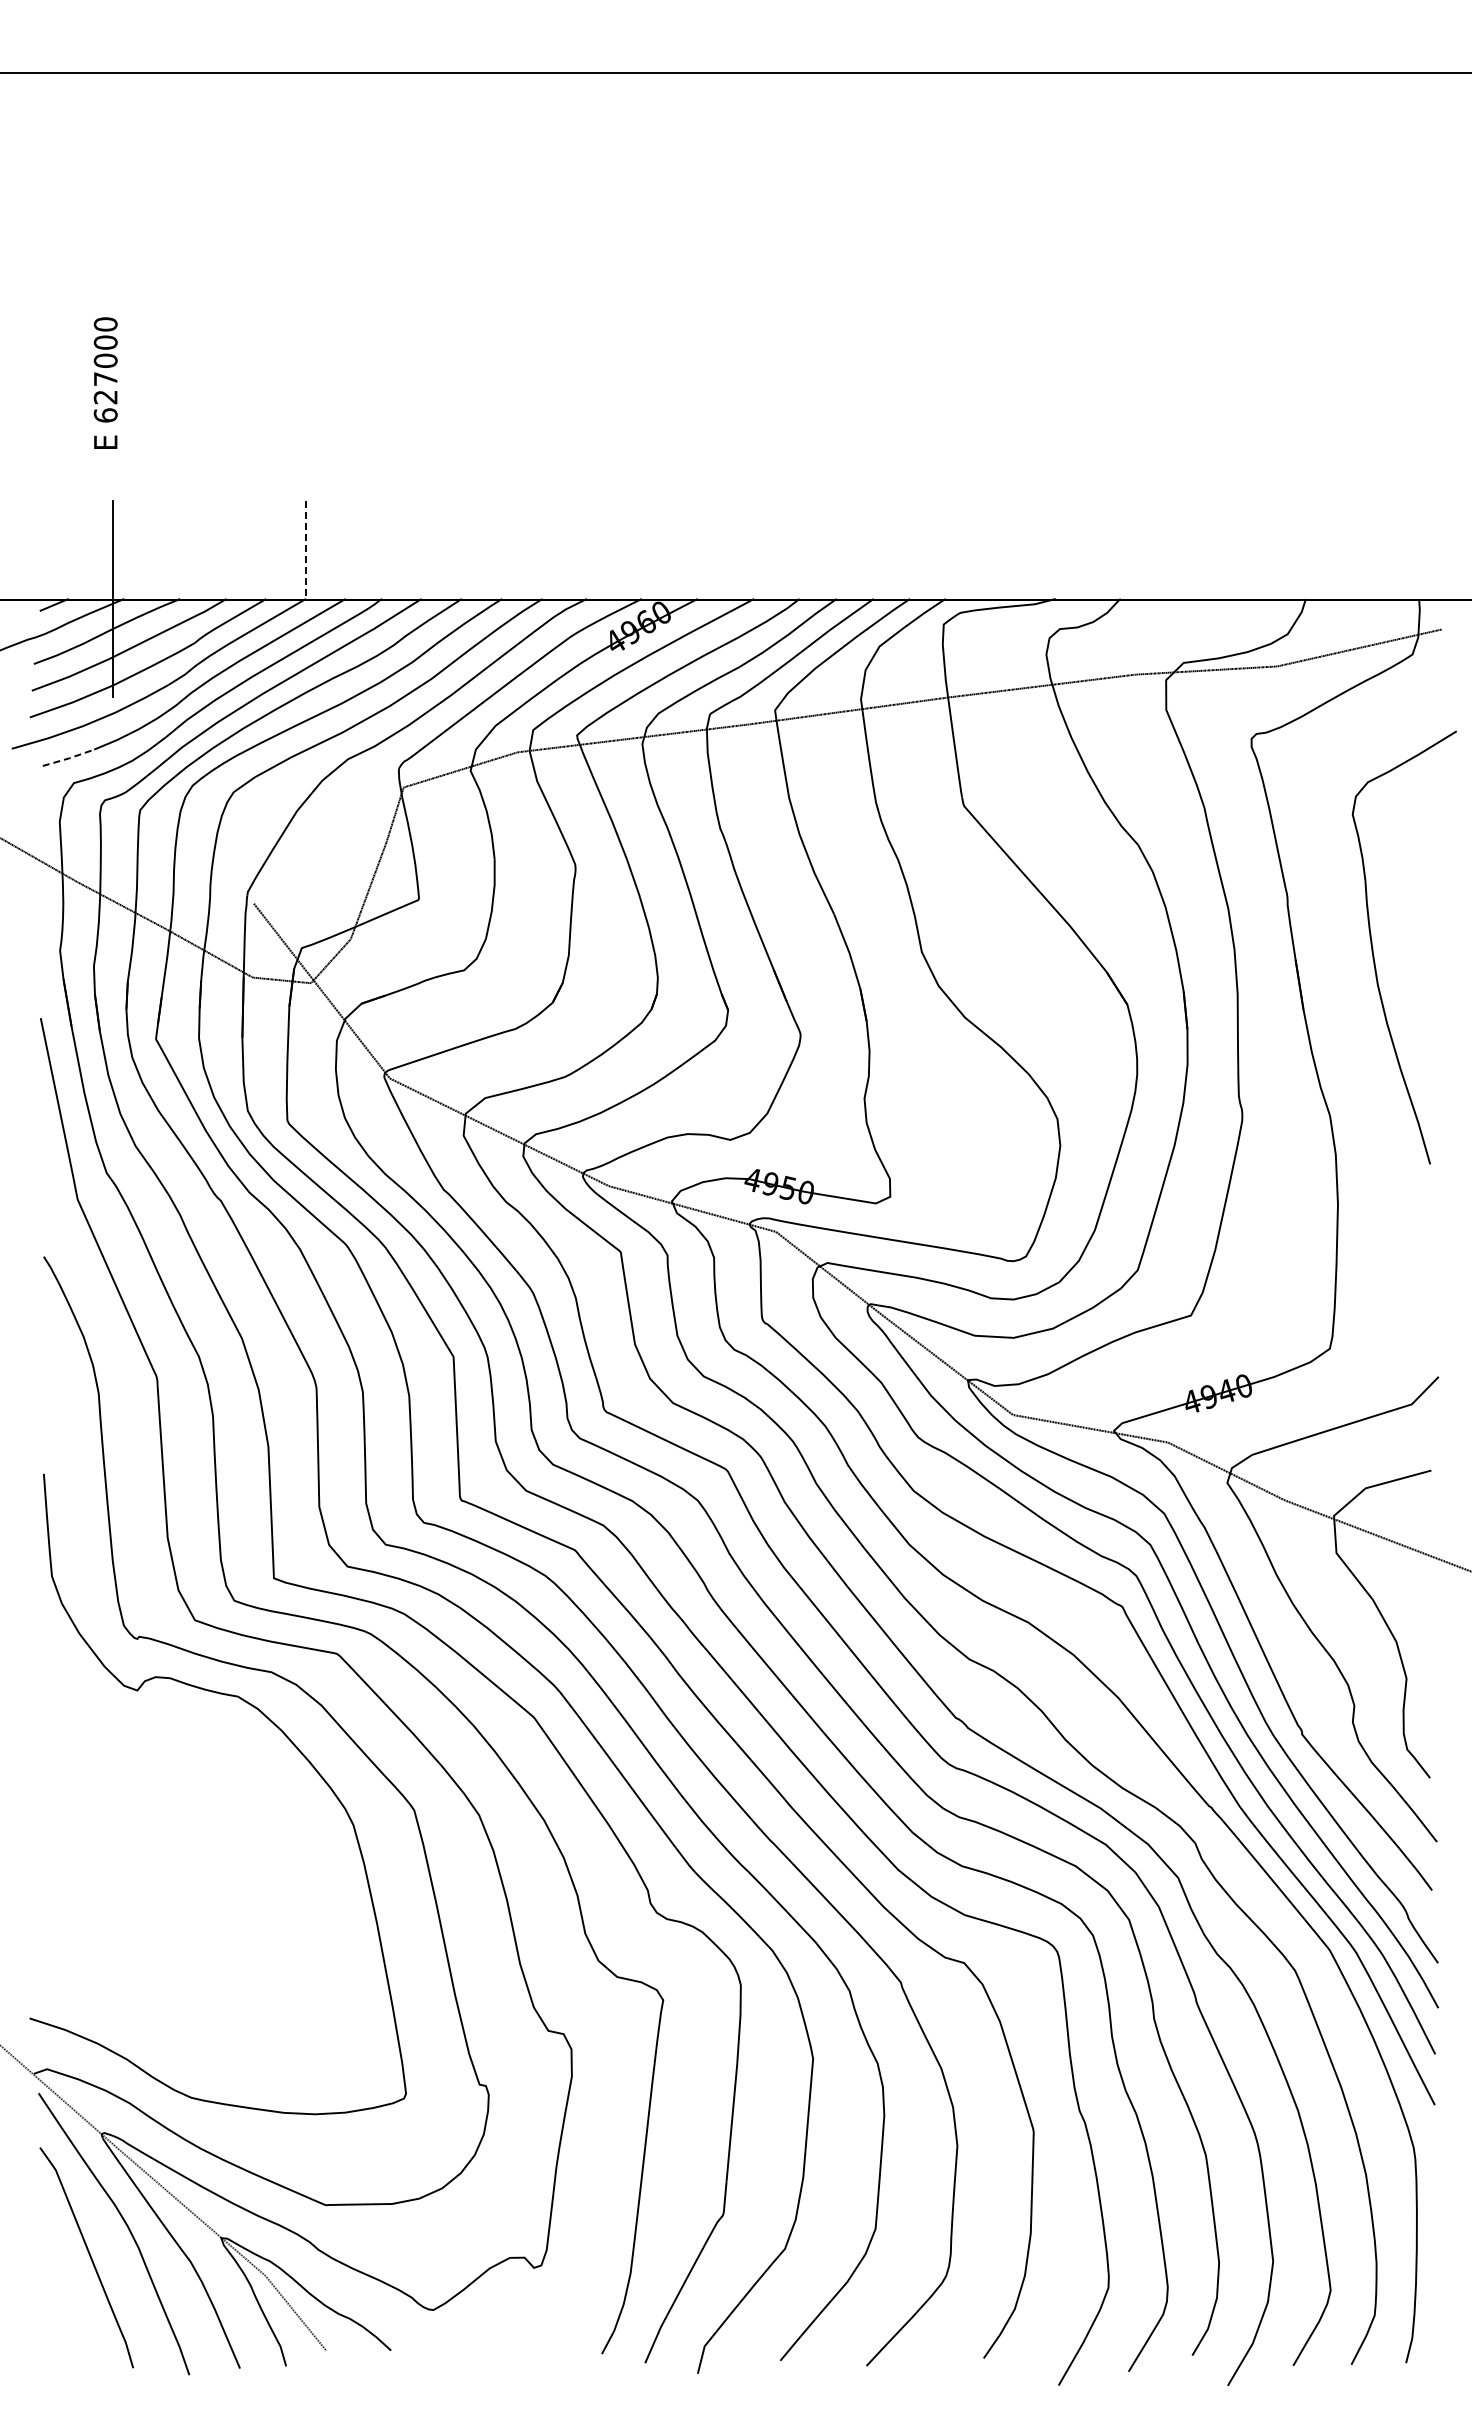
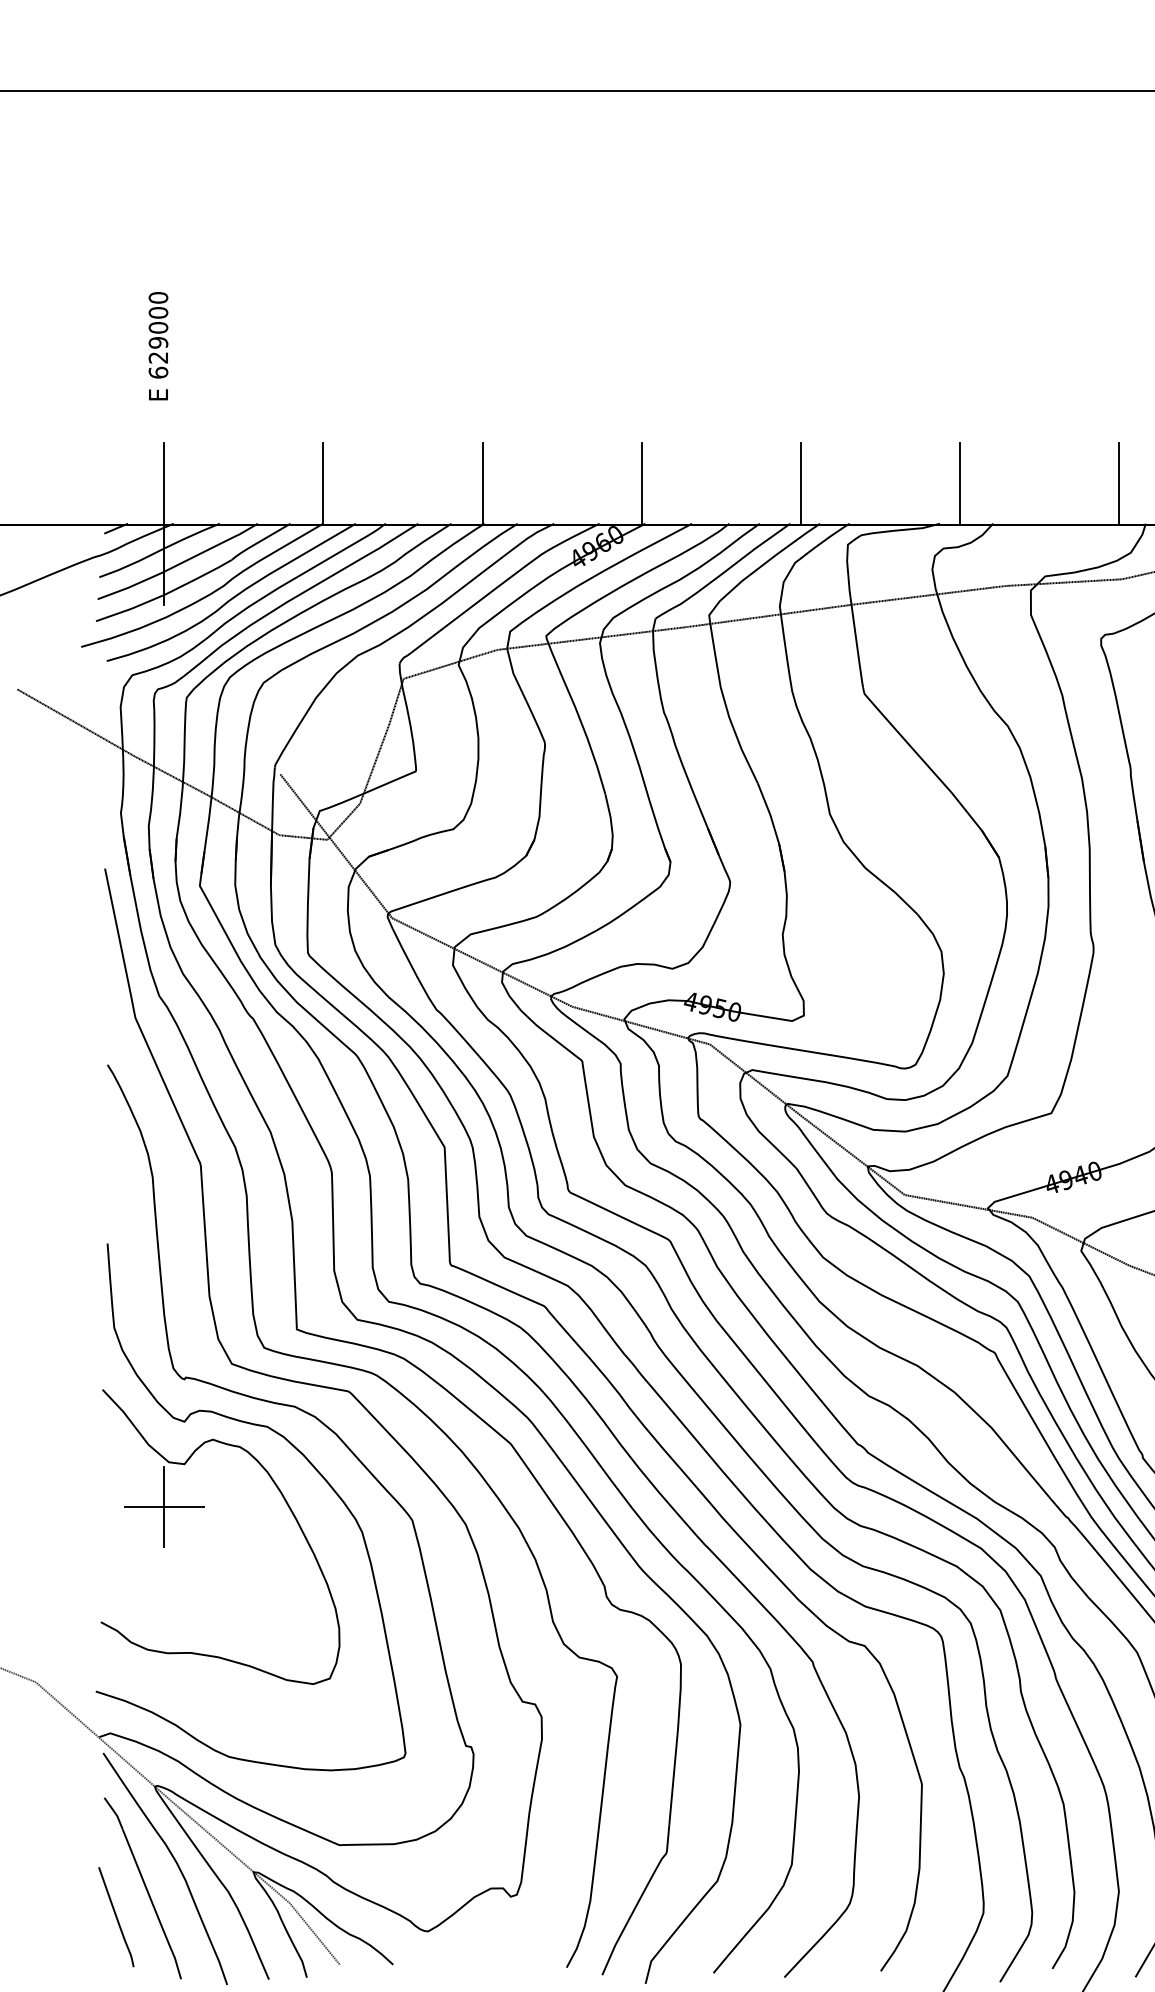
text: (105, 379) -> (158, 343), 627000 -> 629000
line: (499, 549) -> (482, 483), added
line: (692, 549) -> (641, 483), added
line: (886, 549) -> (800, 483), added
line: (1079, 549) -> (959, 483), added
line: (1272, 549) -> (1118, 483), added
line: (306, 550) -> (323, 483), dashed -> solid
line: (69, 758) -> (128, 654), dashed -> solid
part: (161, 1794) -> (204, 1507), added
curve: (54, 2292) -> (116, 1917), added

